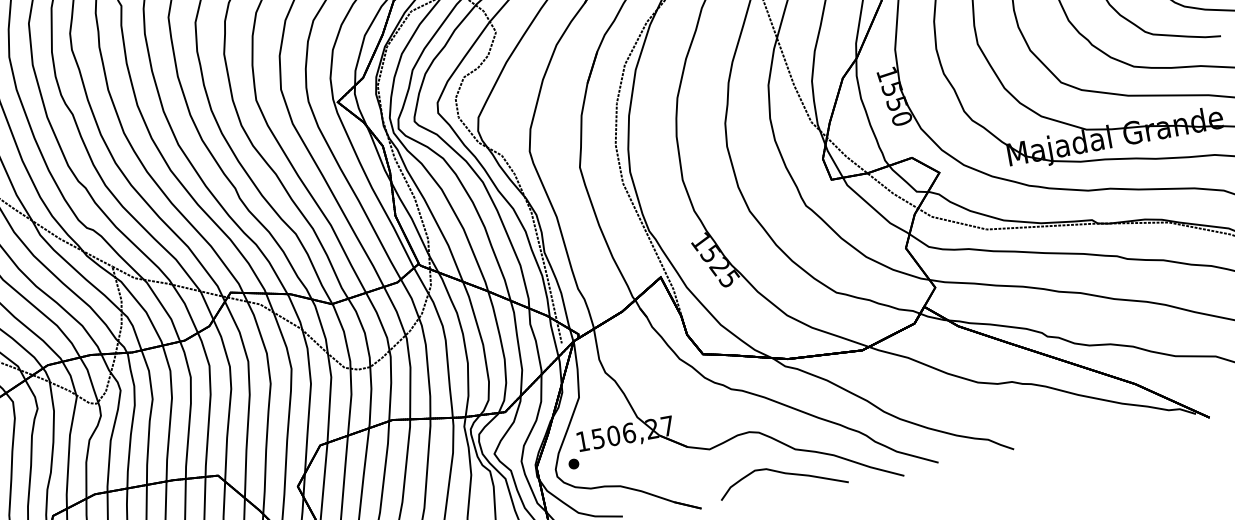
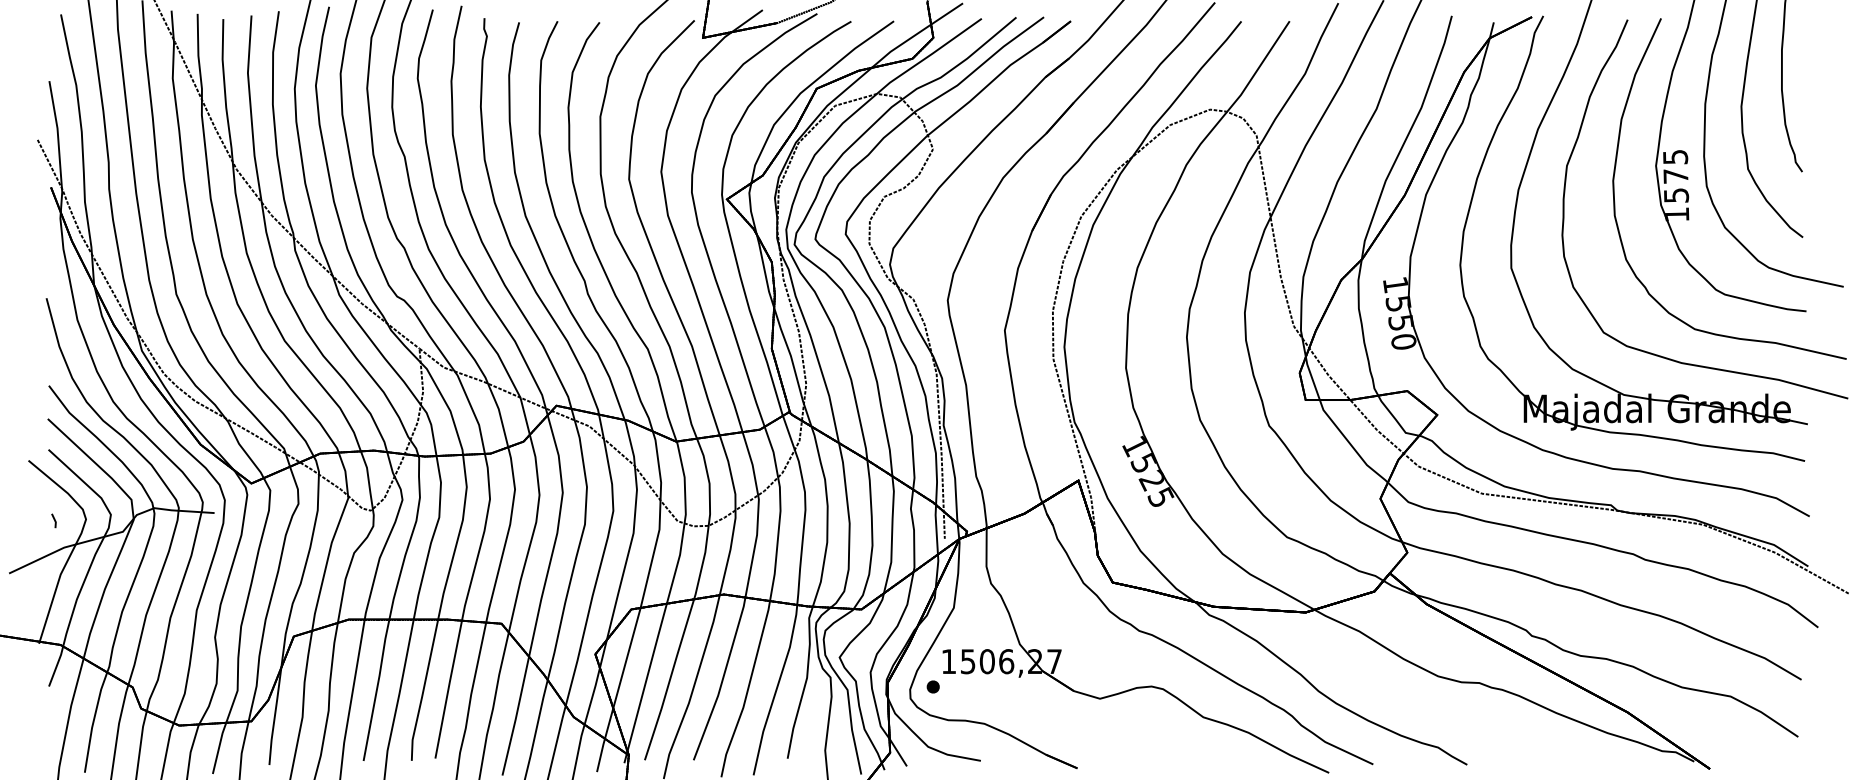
curve: (784, 473) -> (1184, 744), removed

